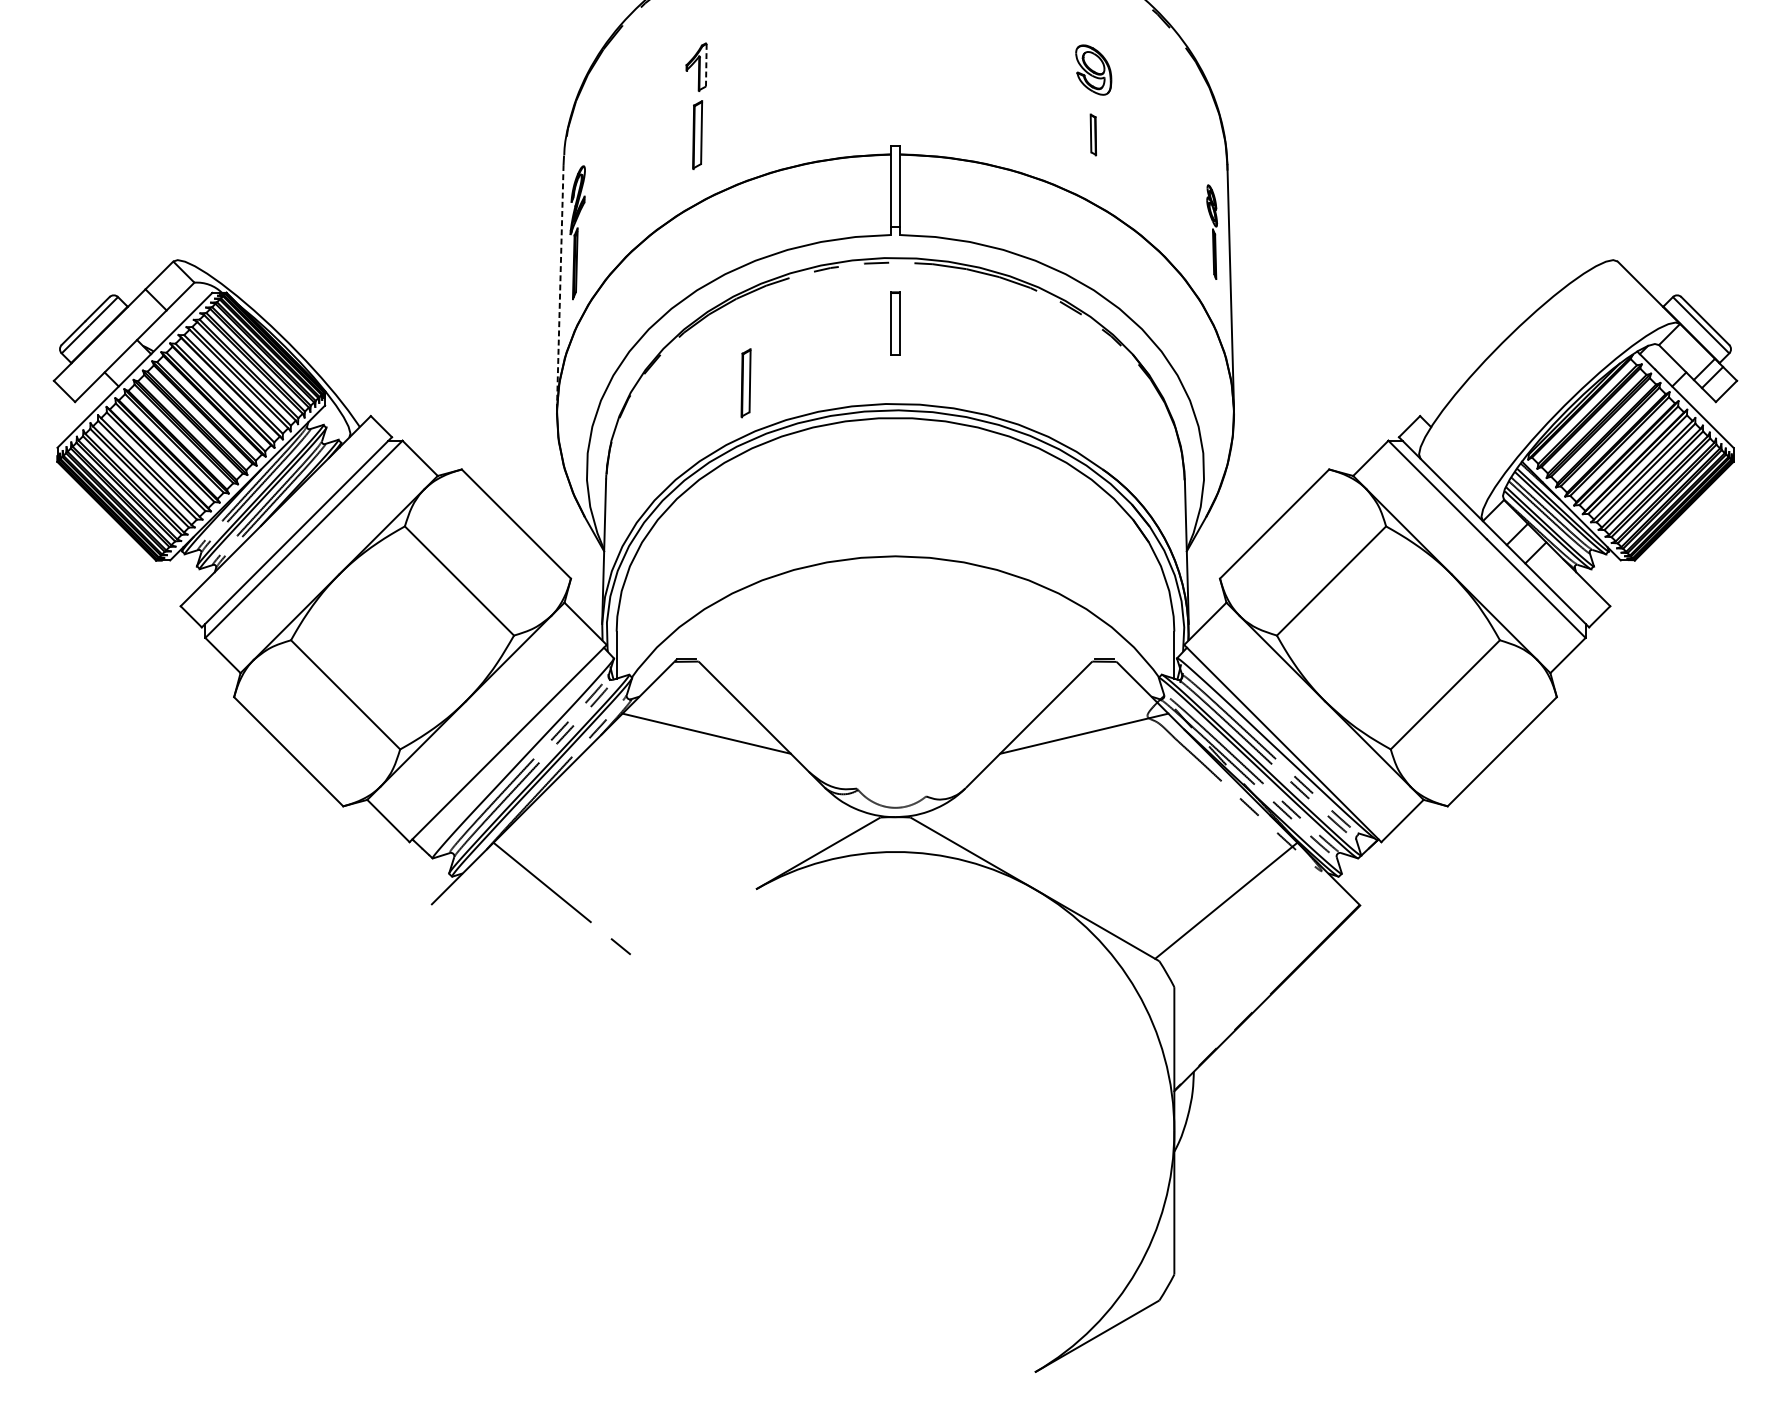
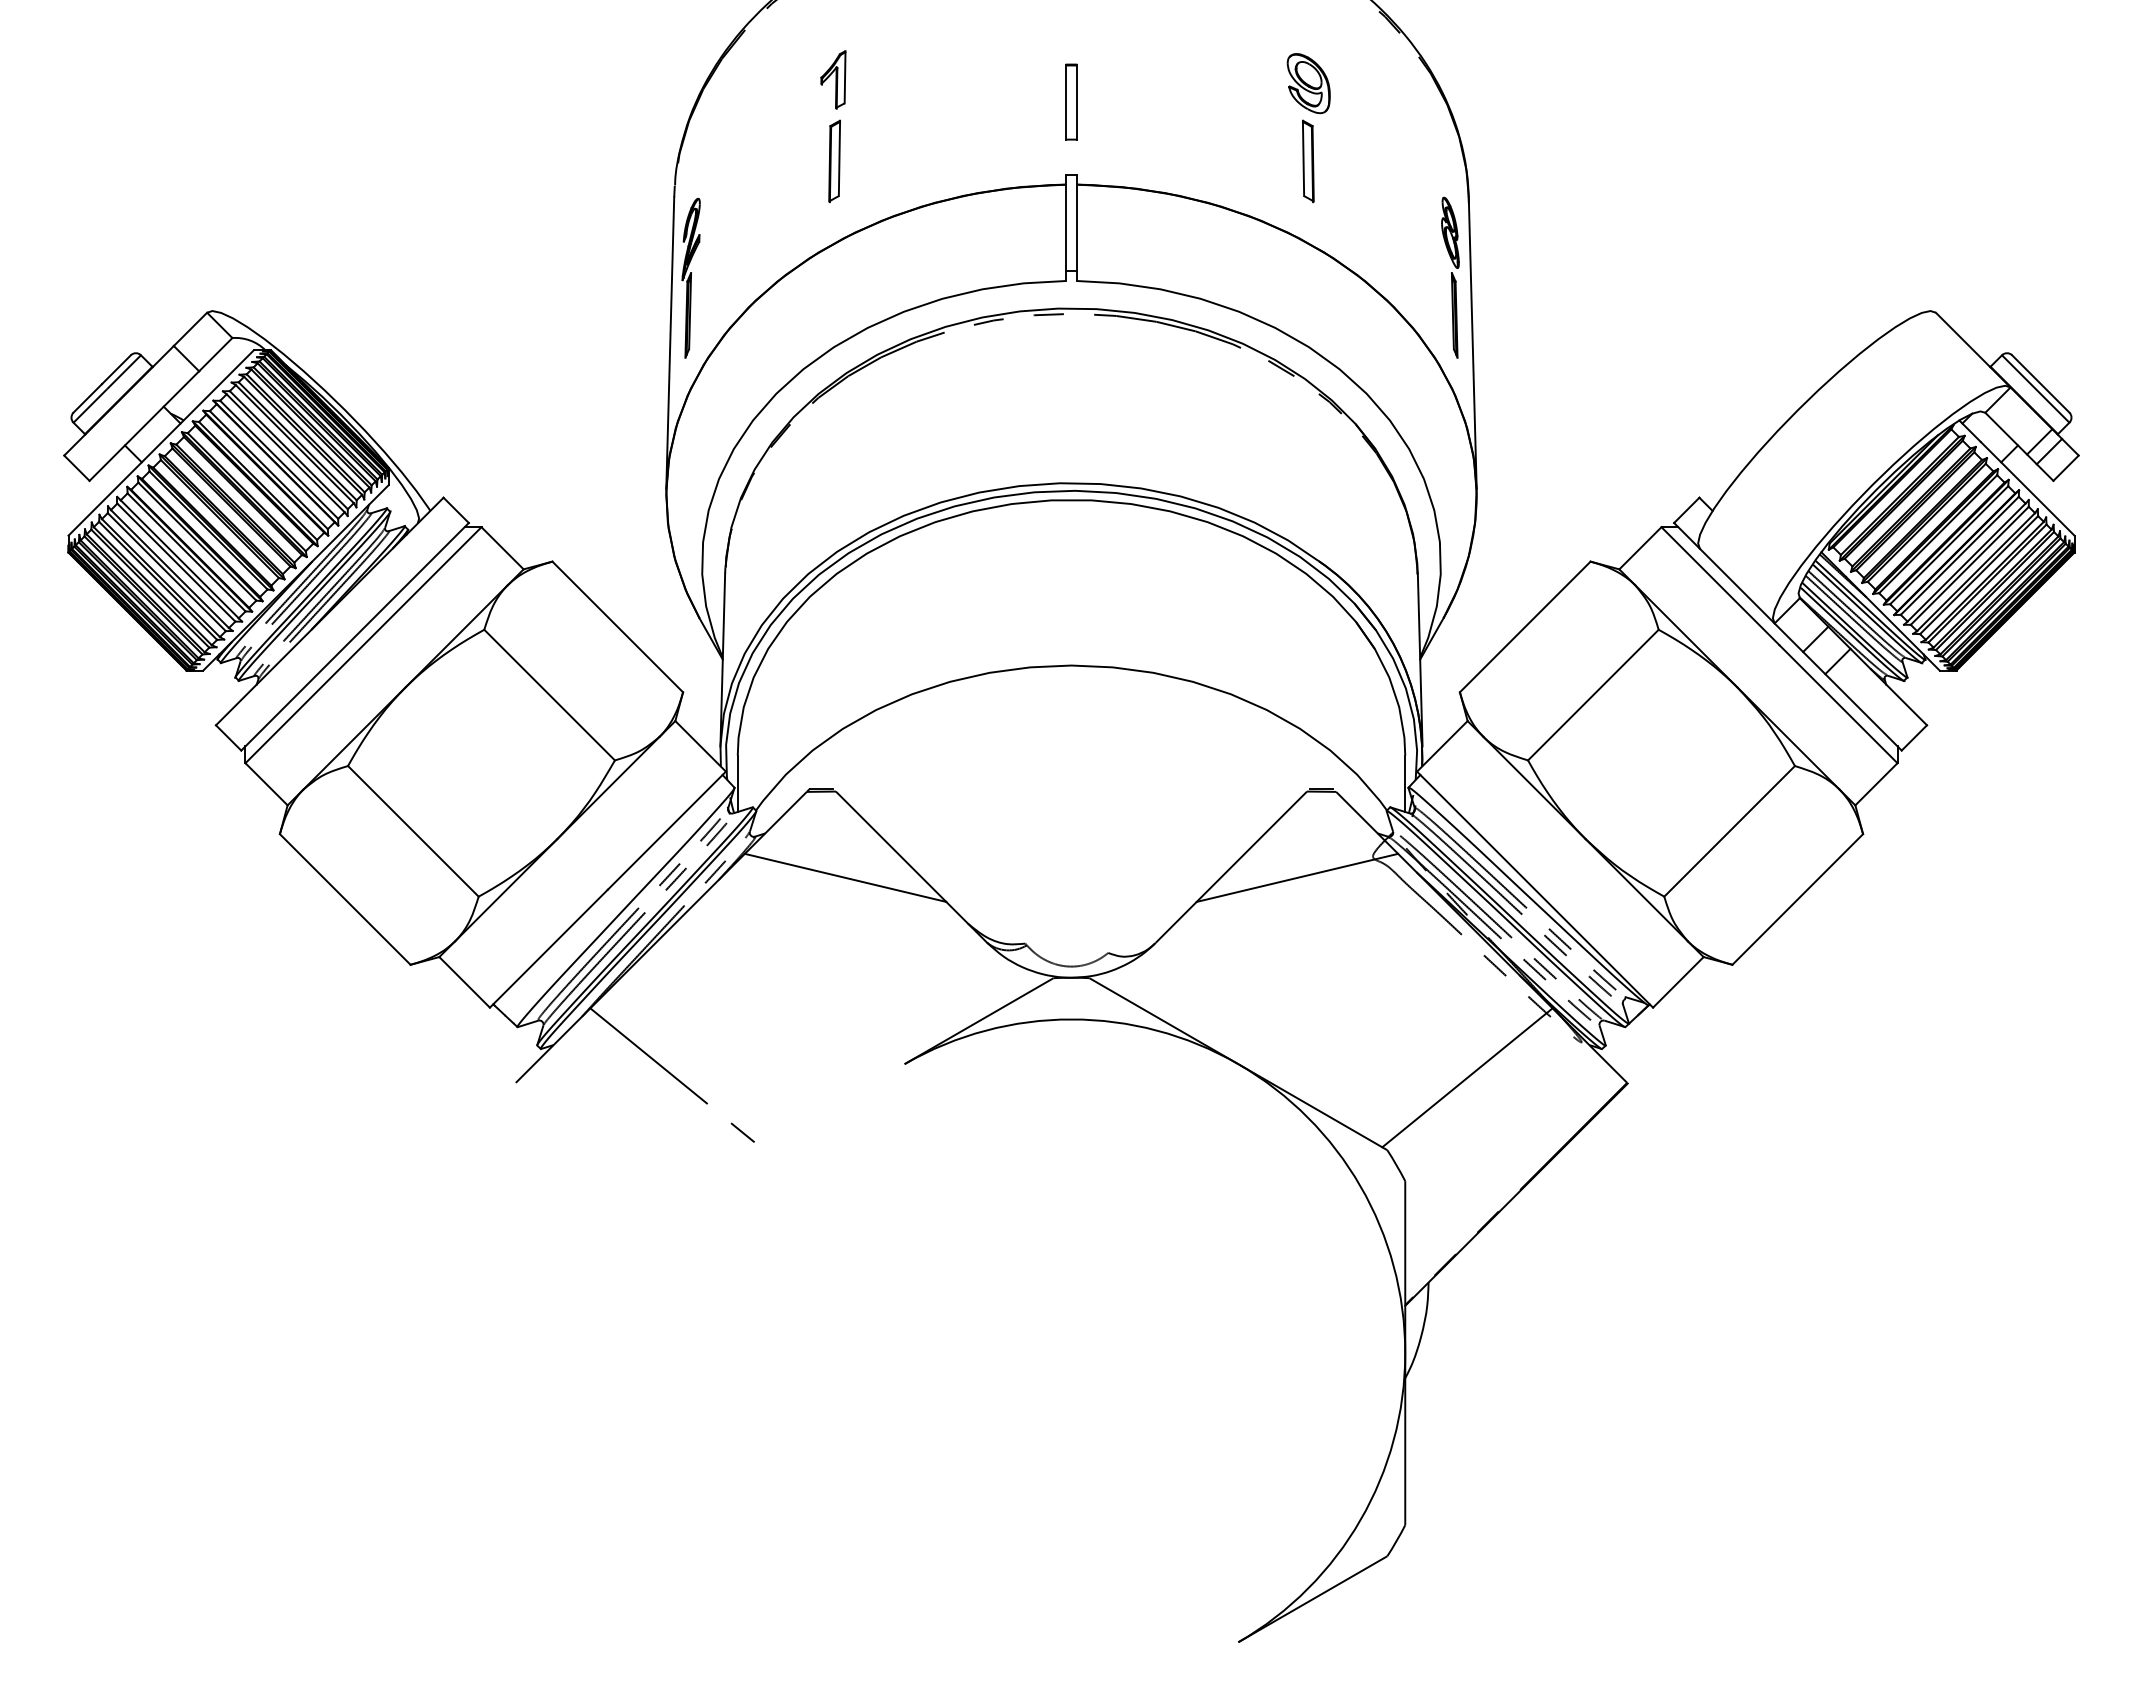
line: (706, 64) -> (845, 76), dashed -> solid
part: (1093, 134) -> (1308, 160), size x1.67
part: (1212, 232) -> (1450, 277), size x1.43
line: (560, 286) -> (670, 342), dashed -> solid
part: (895, 323) -> (1071, 101), moved
part: (745, 382) -> (892, 457), removed

